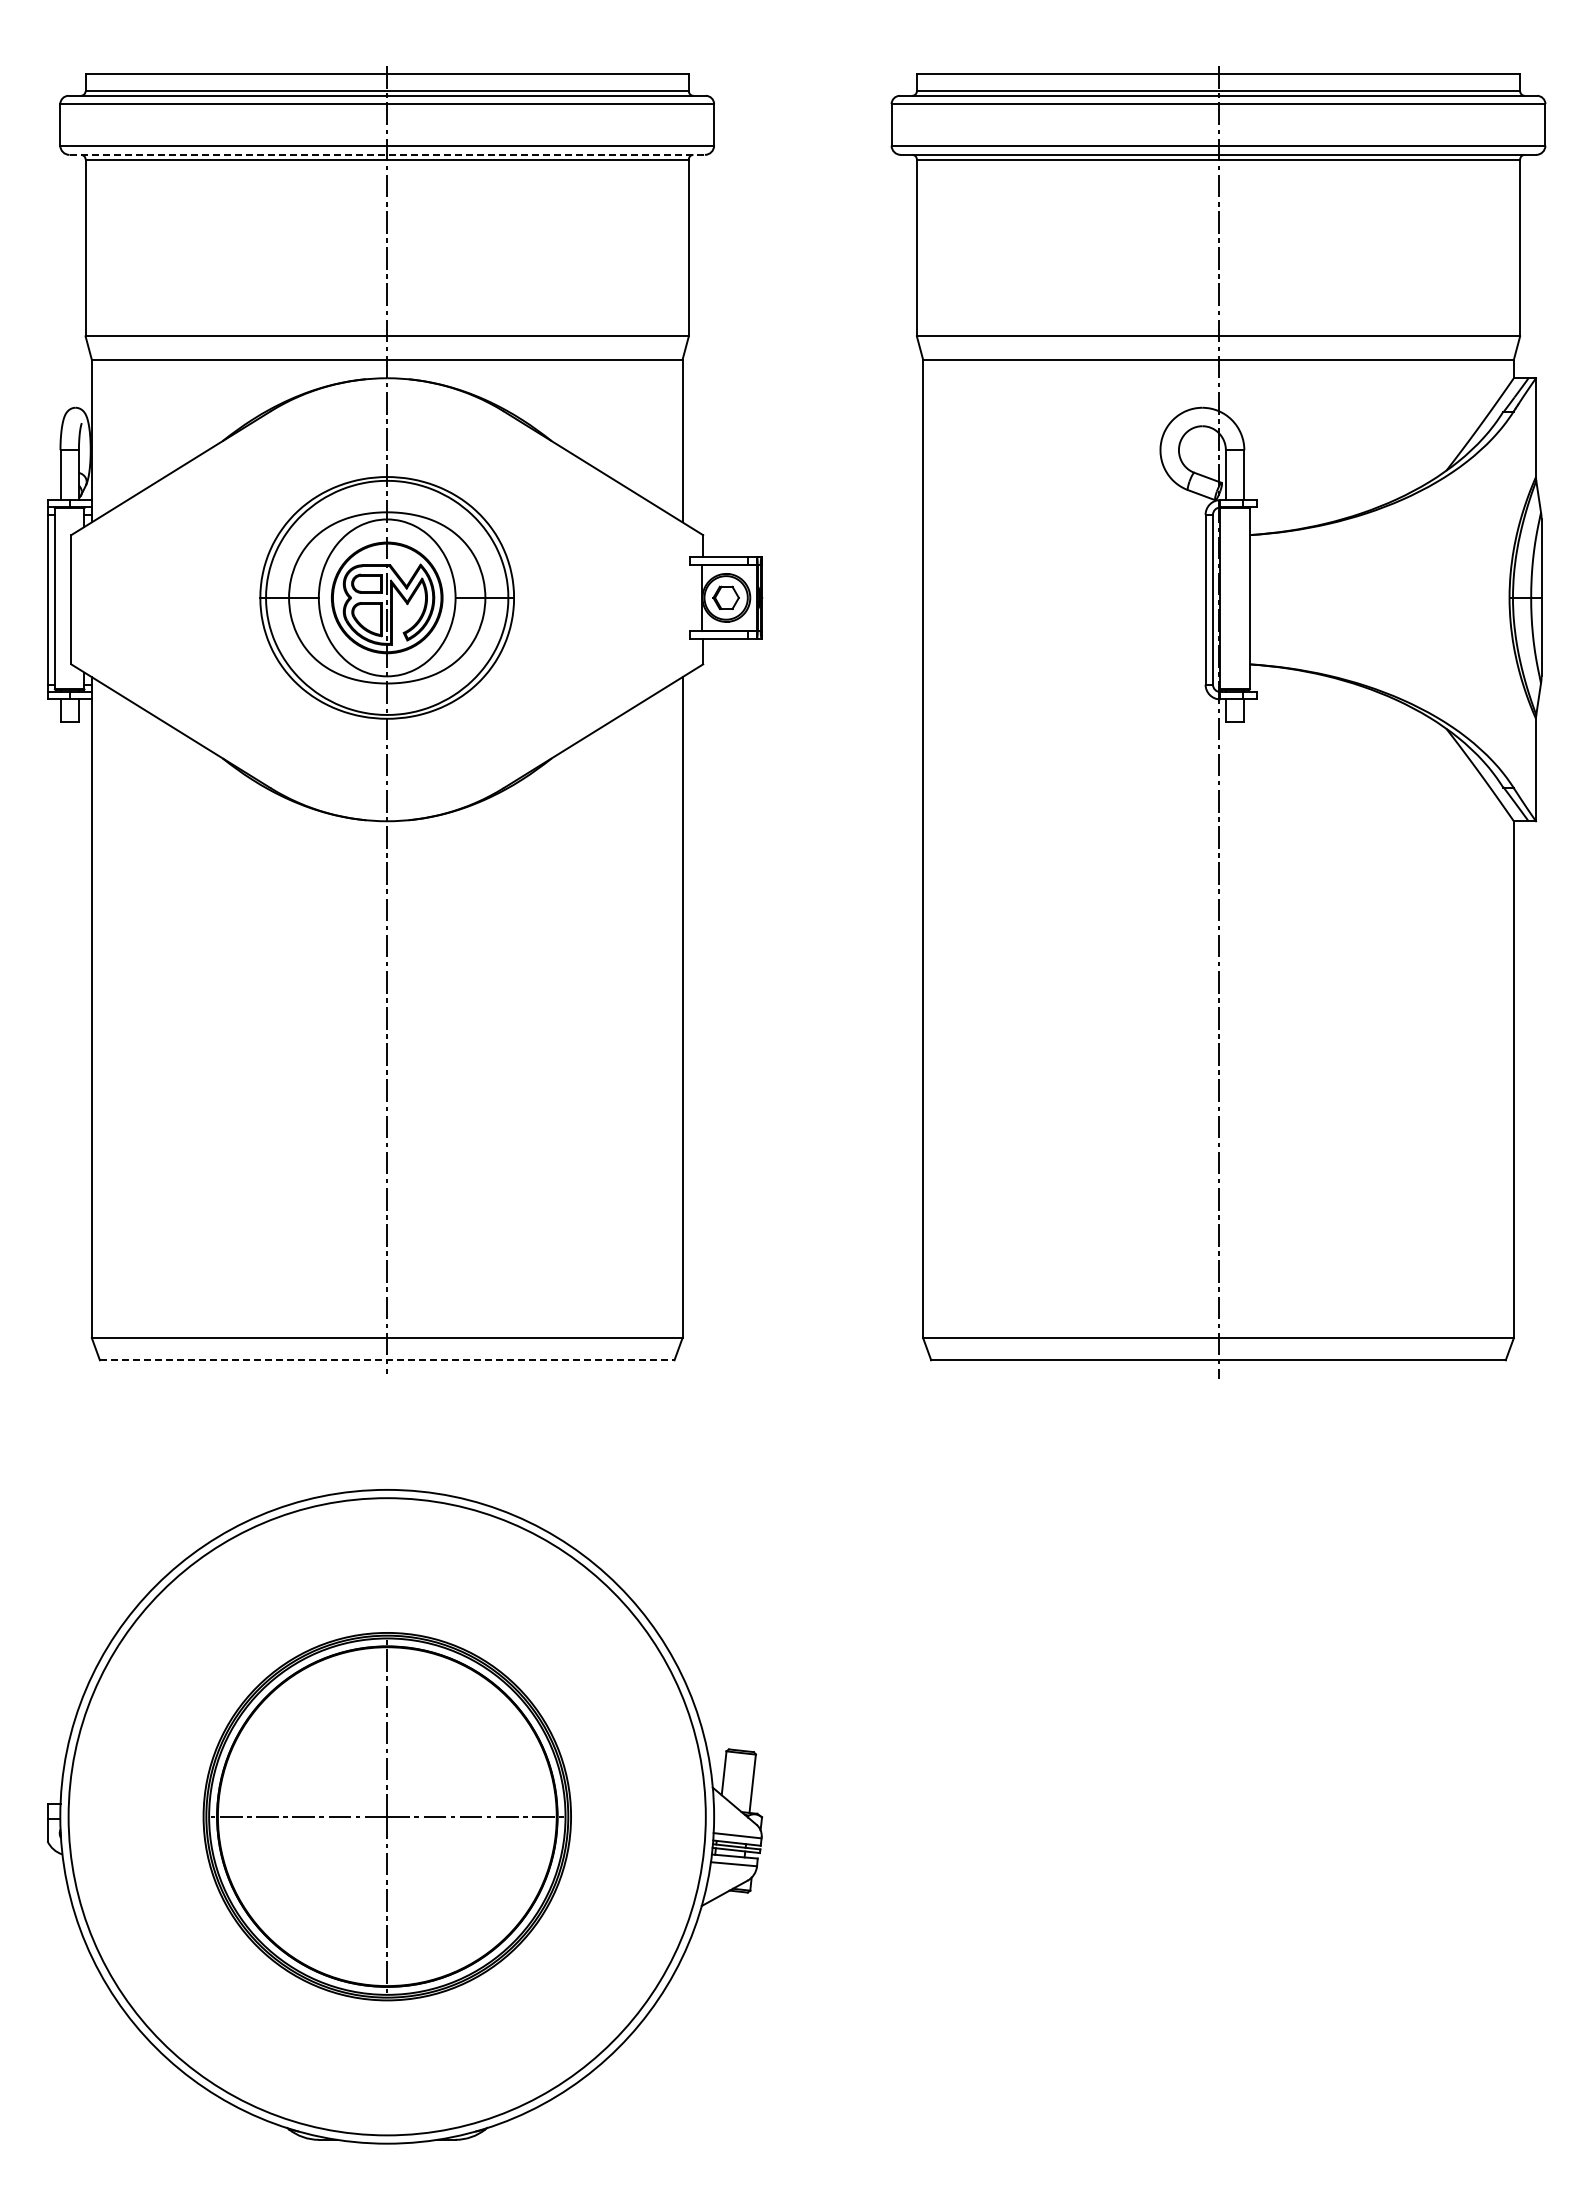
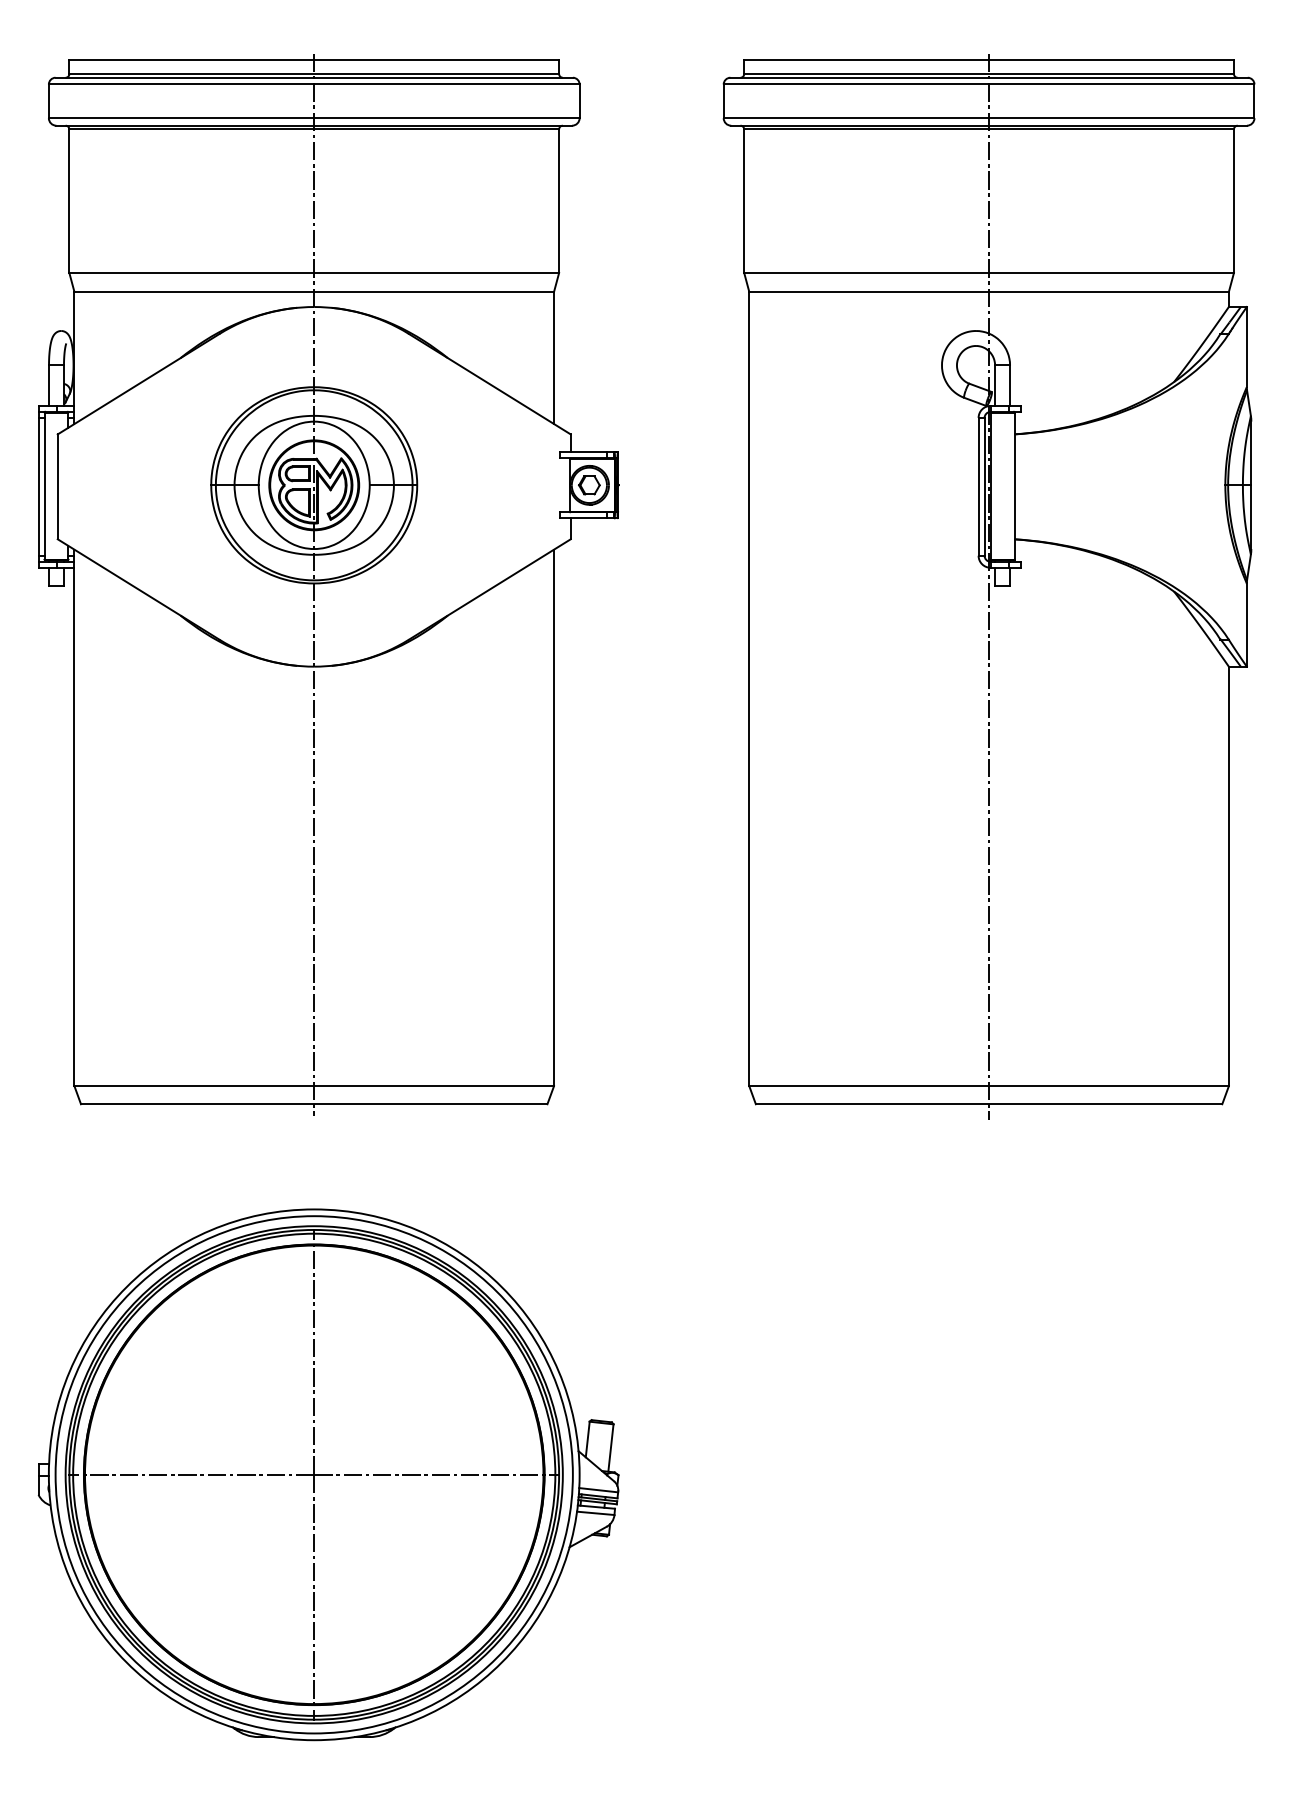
line: (387, 154) -> (314, 125), dashed -> solid
line: (387, 1360) -> (314, 1104), dashed -> solid
part: (387, 1816) -> (314, 1474), size x1.67

